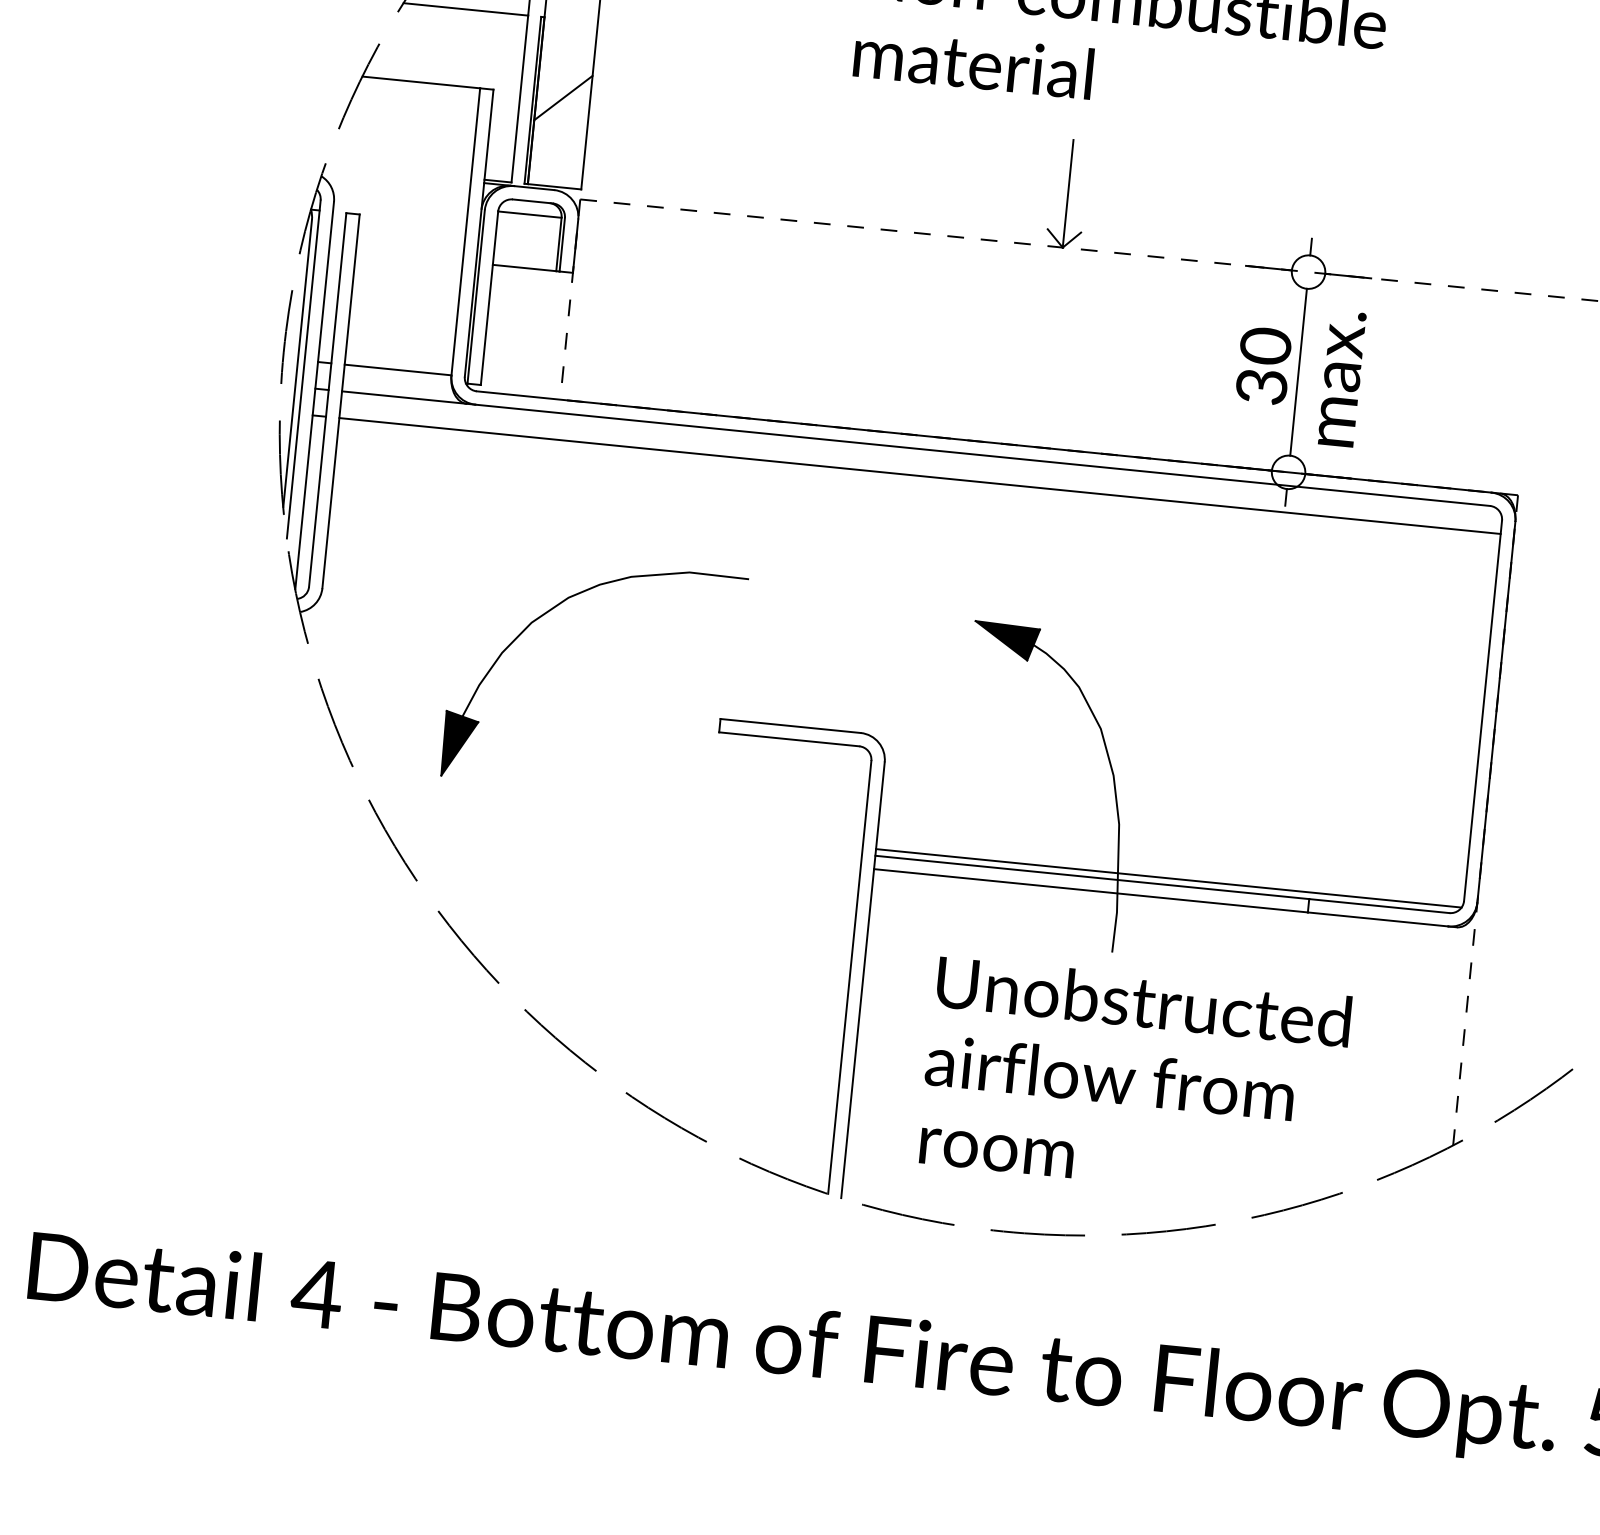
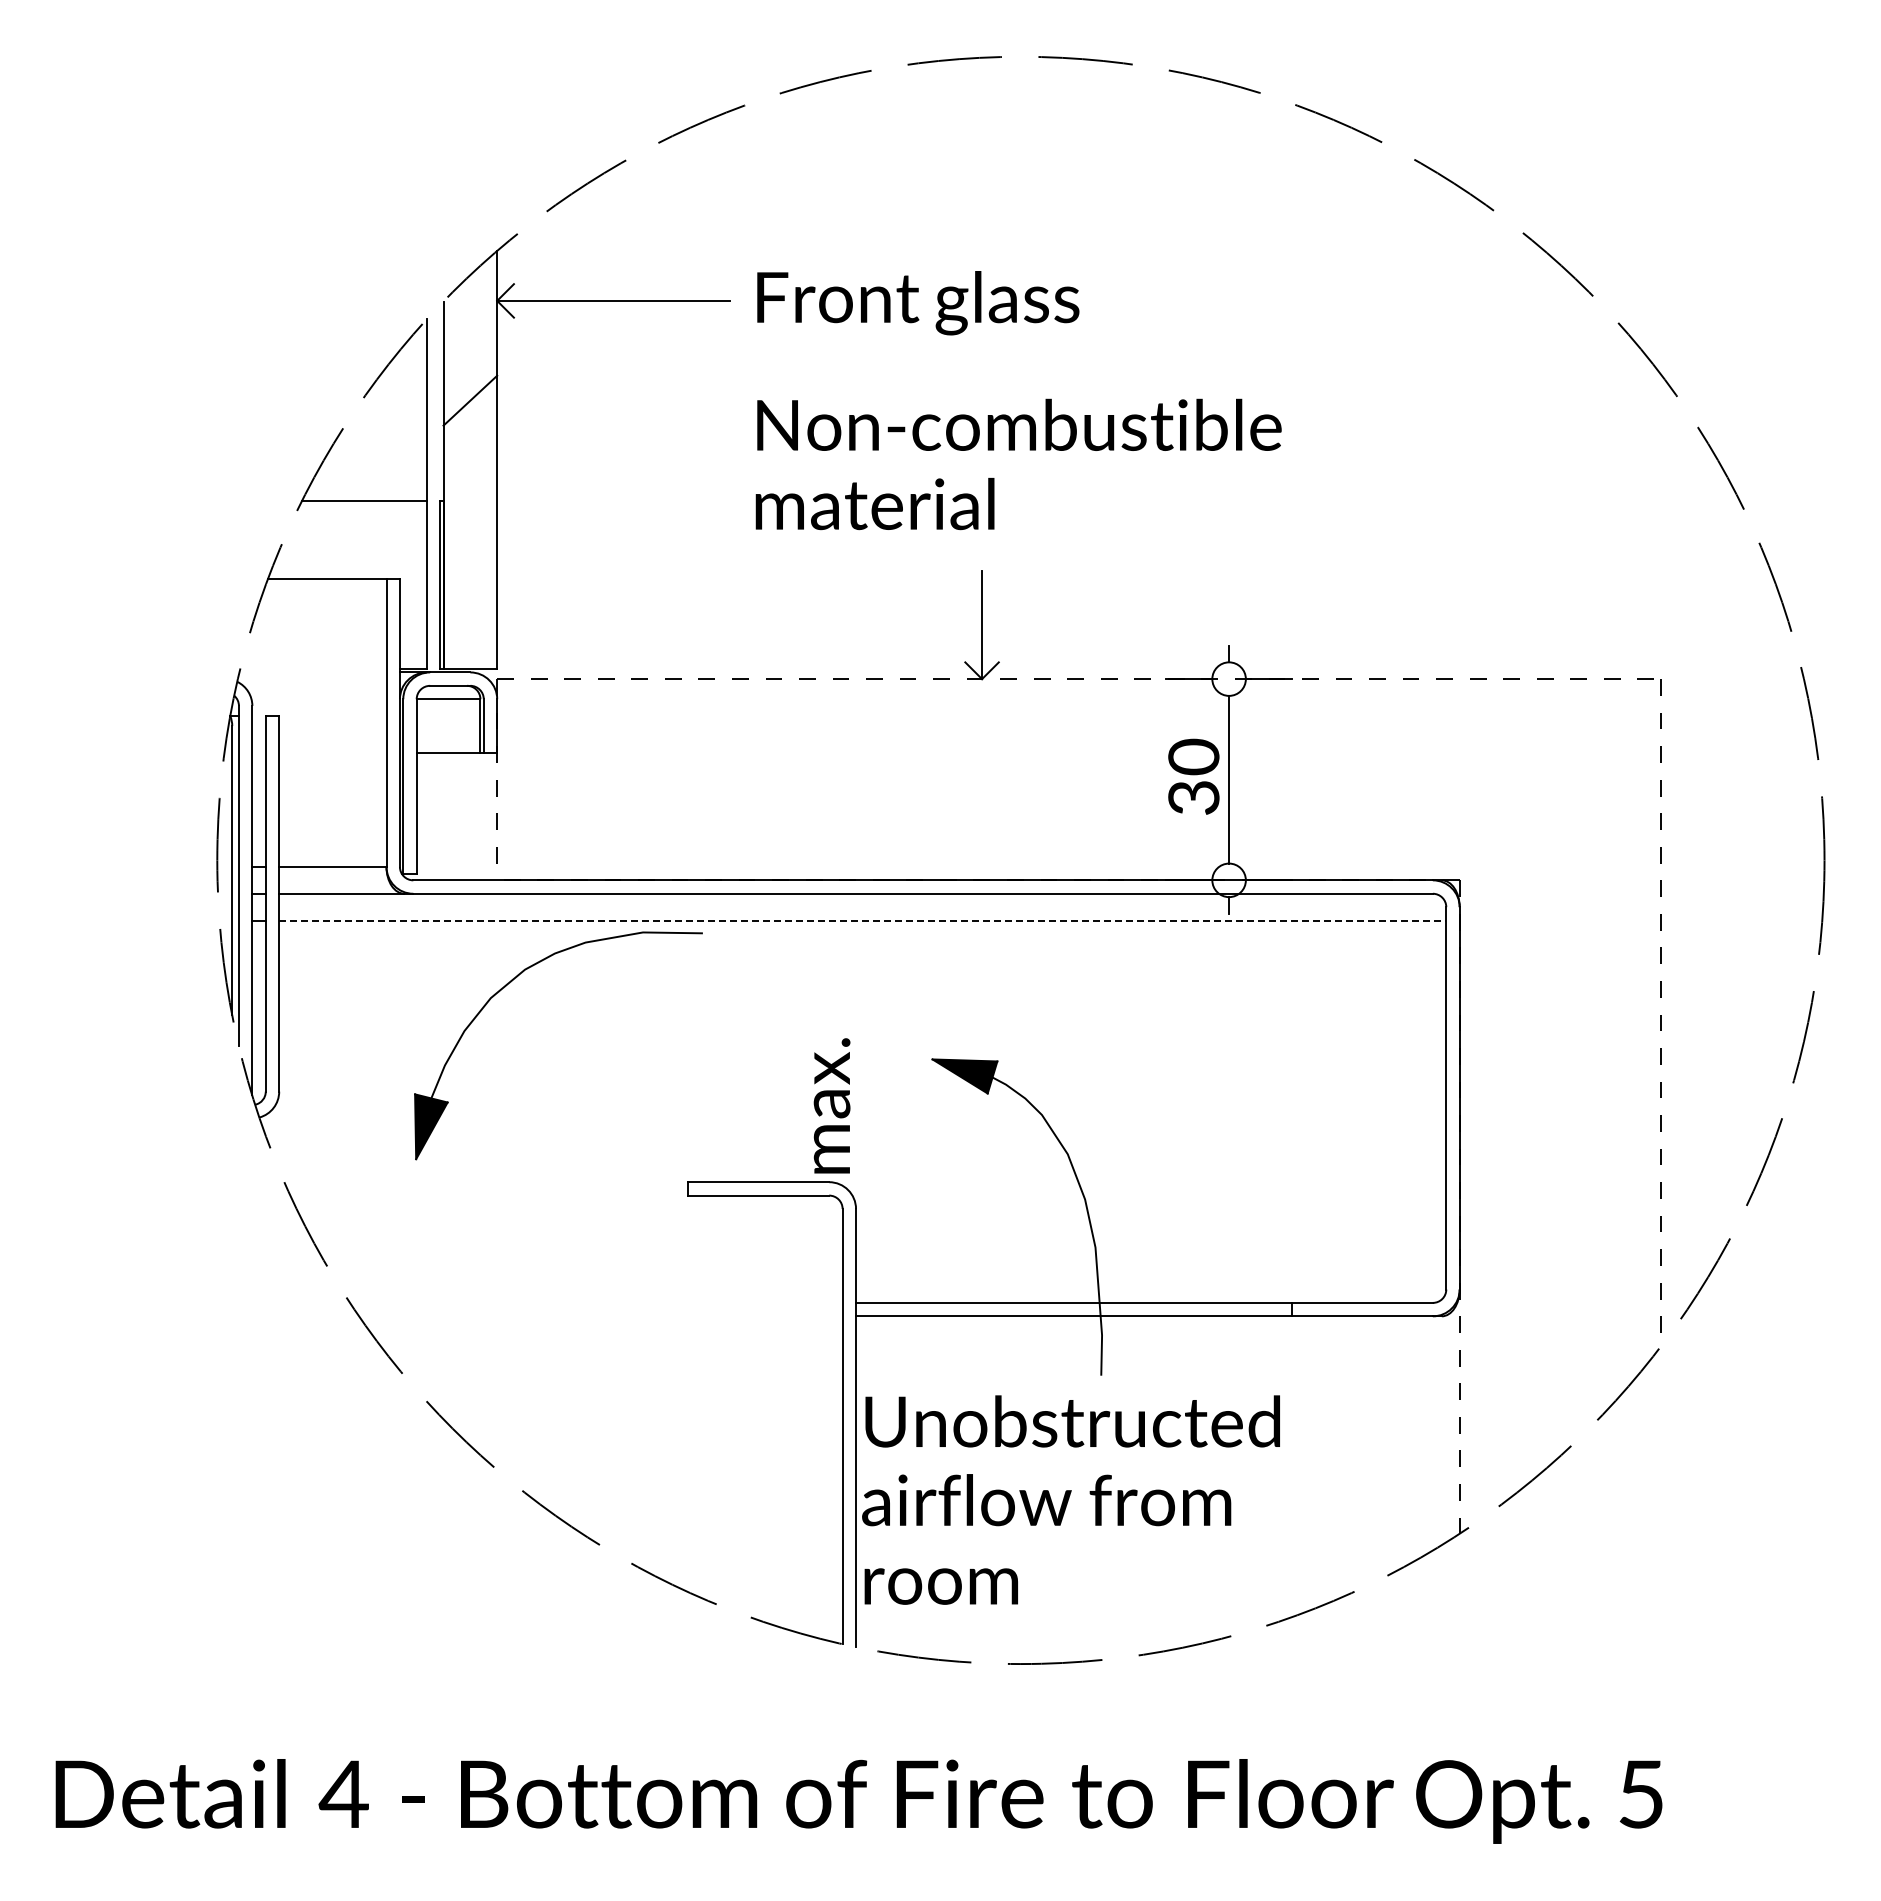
line: (563, 97) -> (470, 579), removed
text: (1341, 378) -> (831, 1105), moved
line: (919, 475) -> (862, 920), solid -> dashed
part: (547, 613) -> (505, 987), moved
line: (1169, 878) -> (1150, 1296), removed
text: (1133, 1079) -> (1070, 1499), moved

